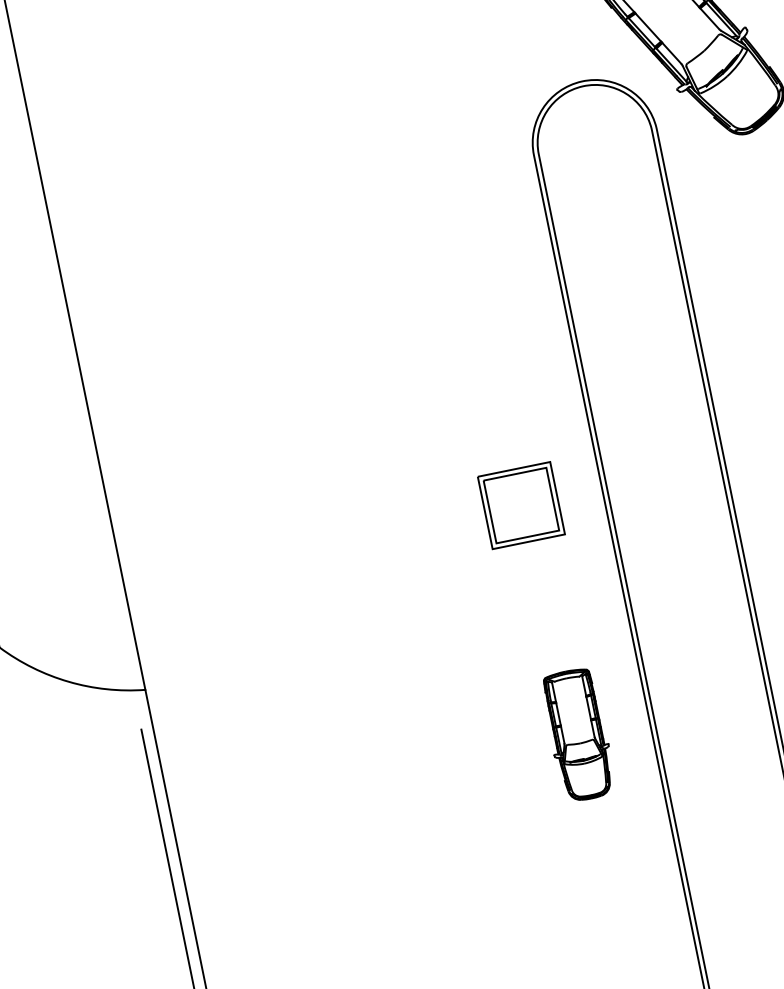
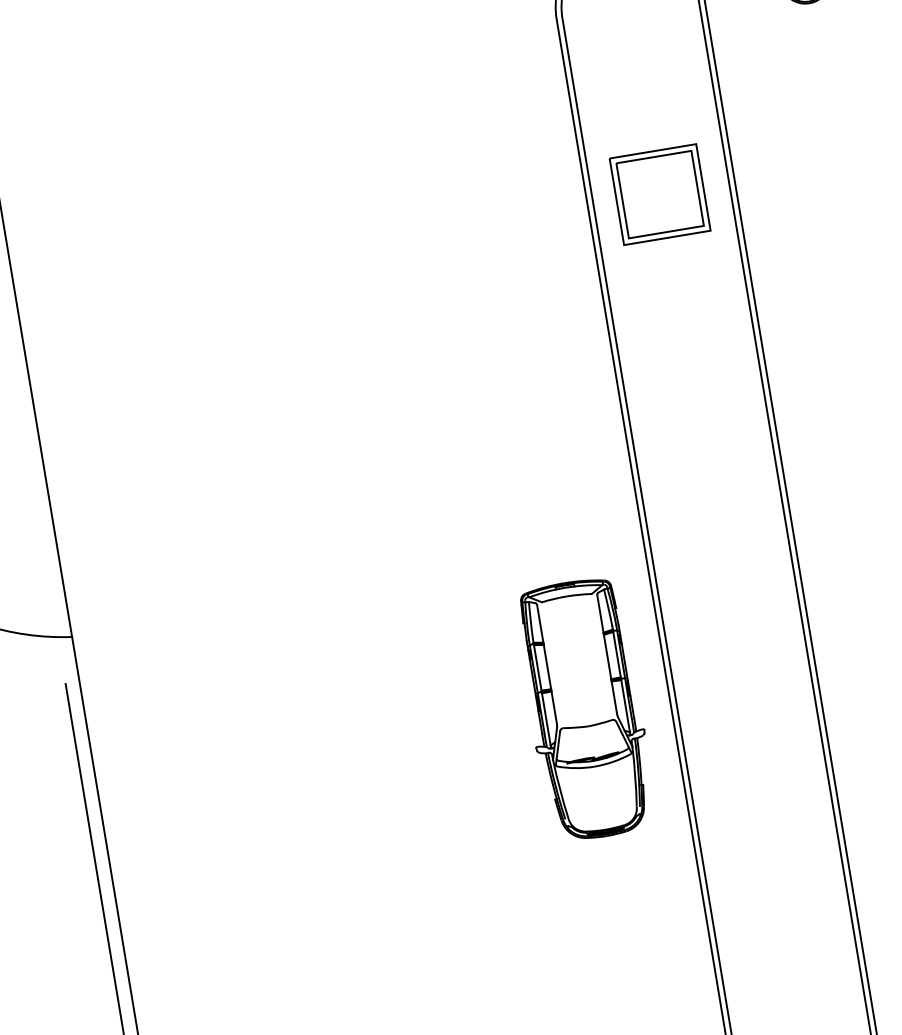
part: (521, 505) -> (660, 194), moved
part: (576, 734) -> (581, 708), size x1.67

